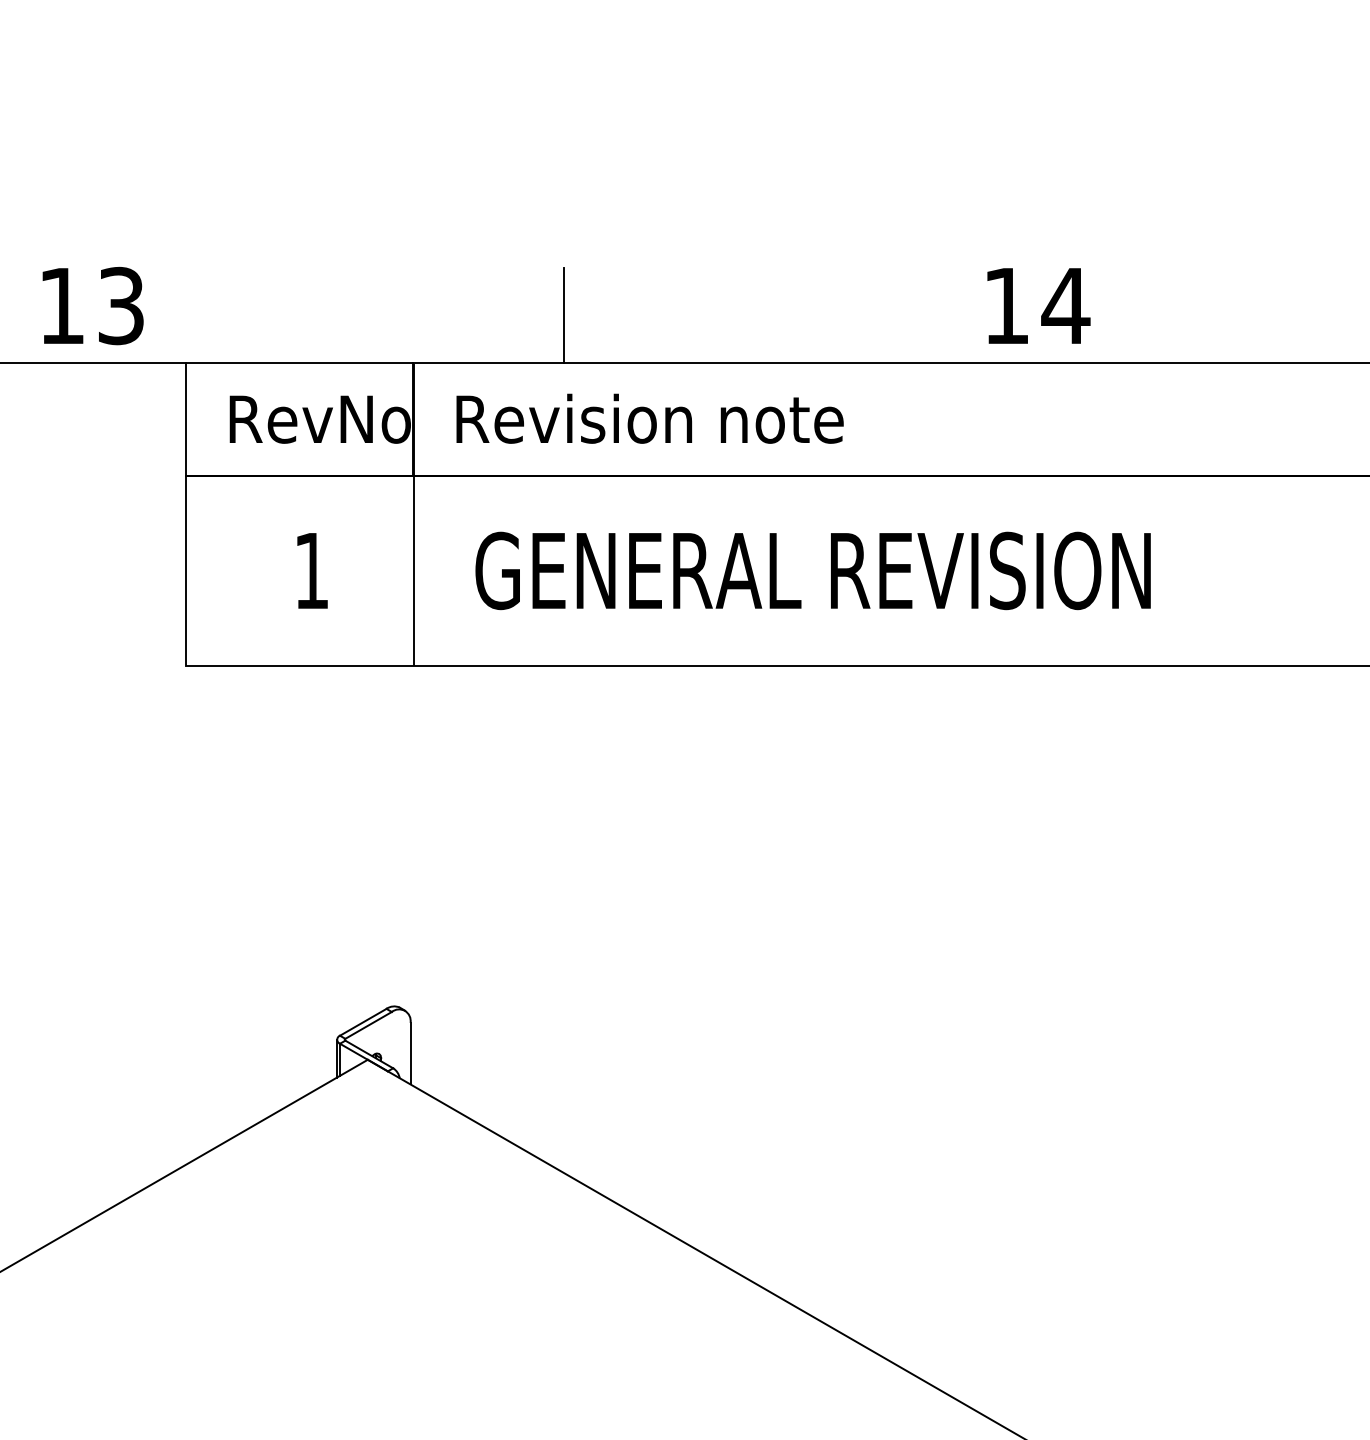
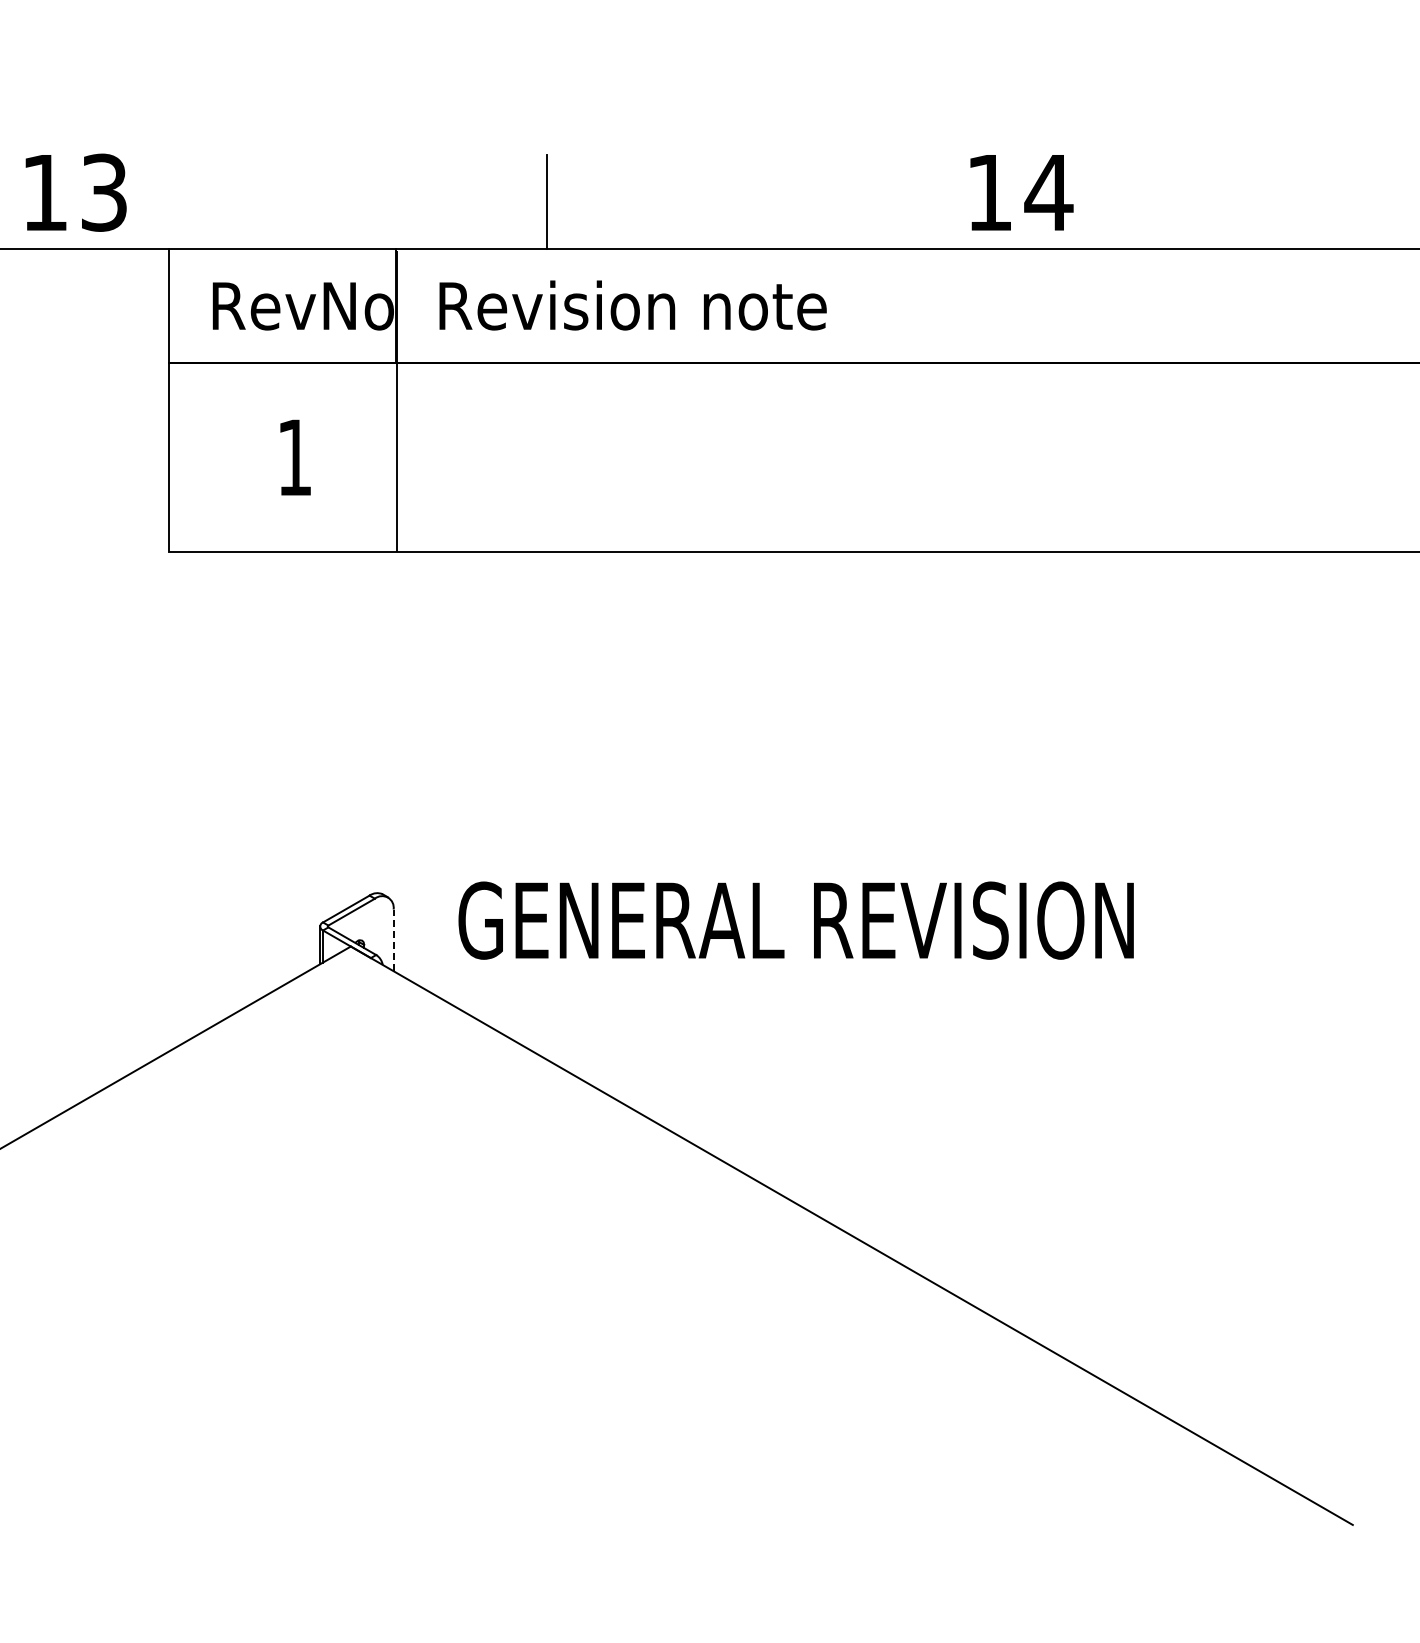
text: (812, 570) -> (795, 920), moved
line: (410, 1053) -> (393, 940), solid -> dashed

